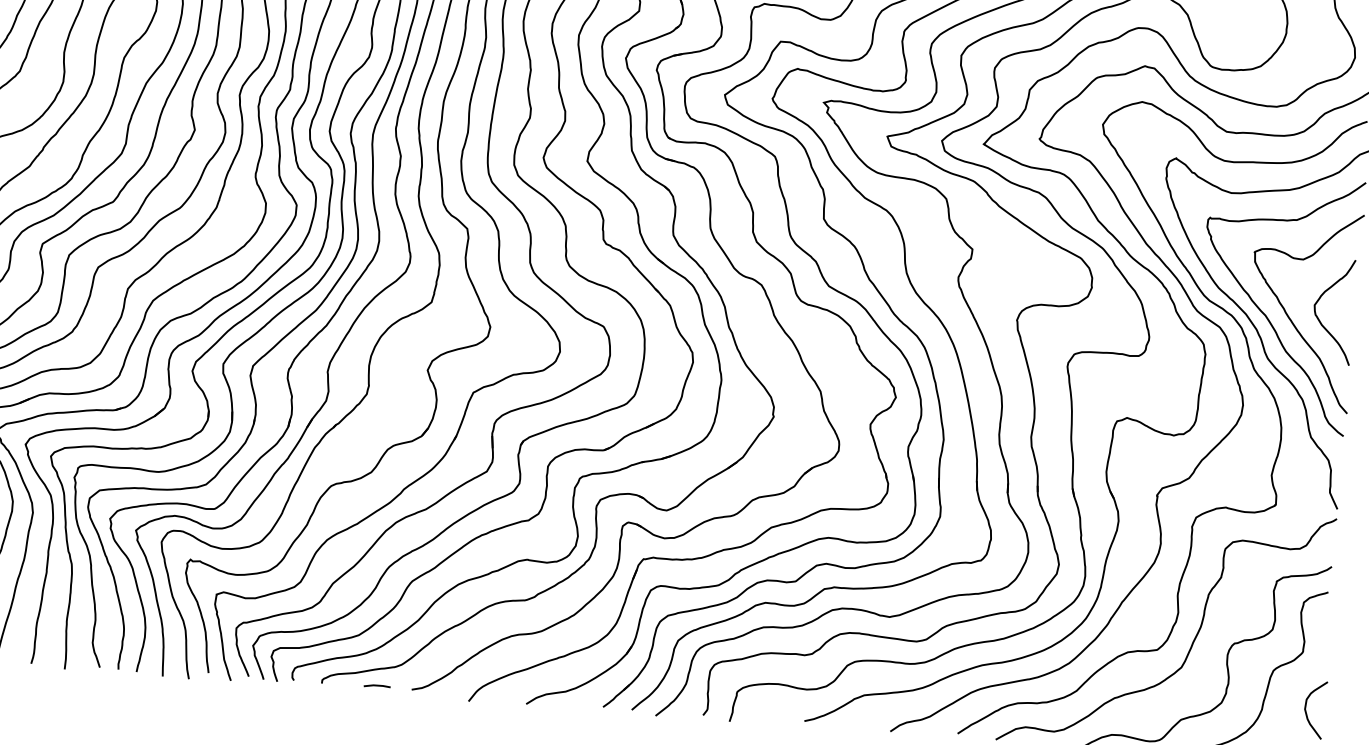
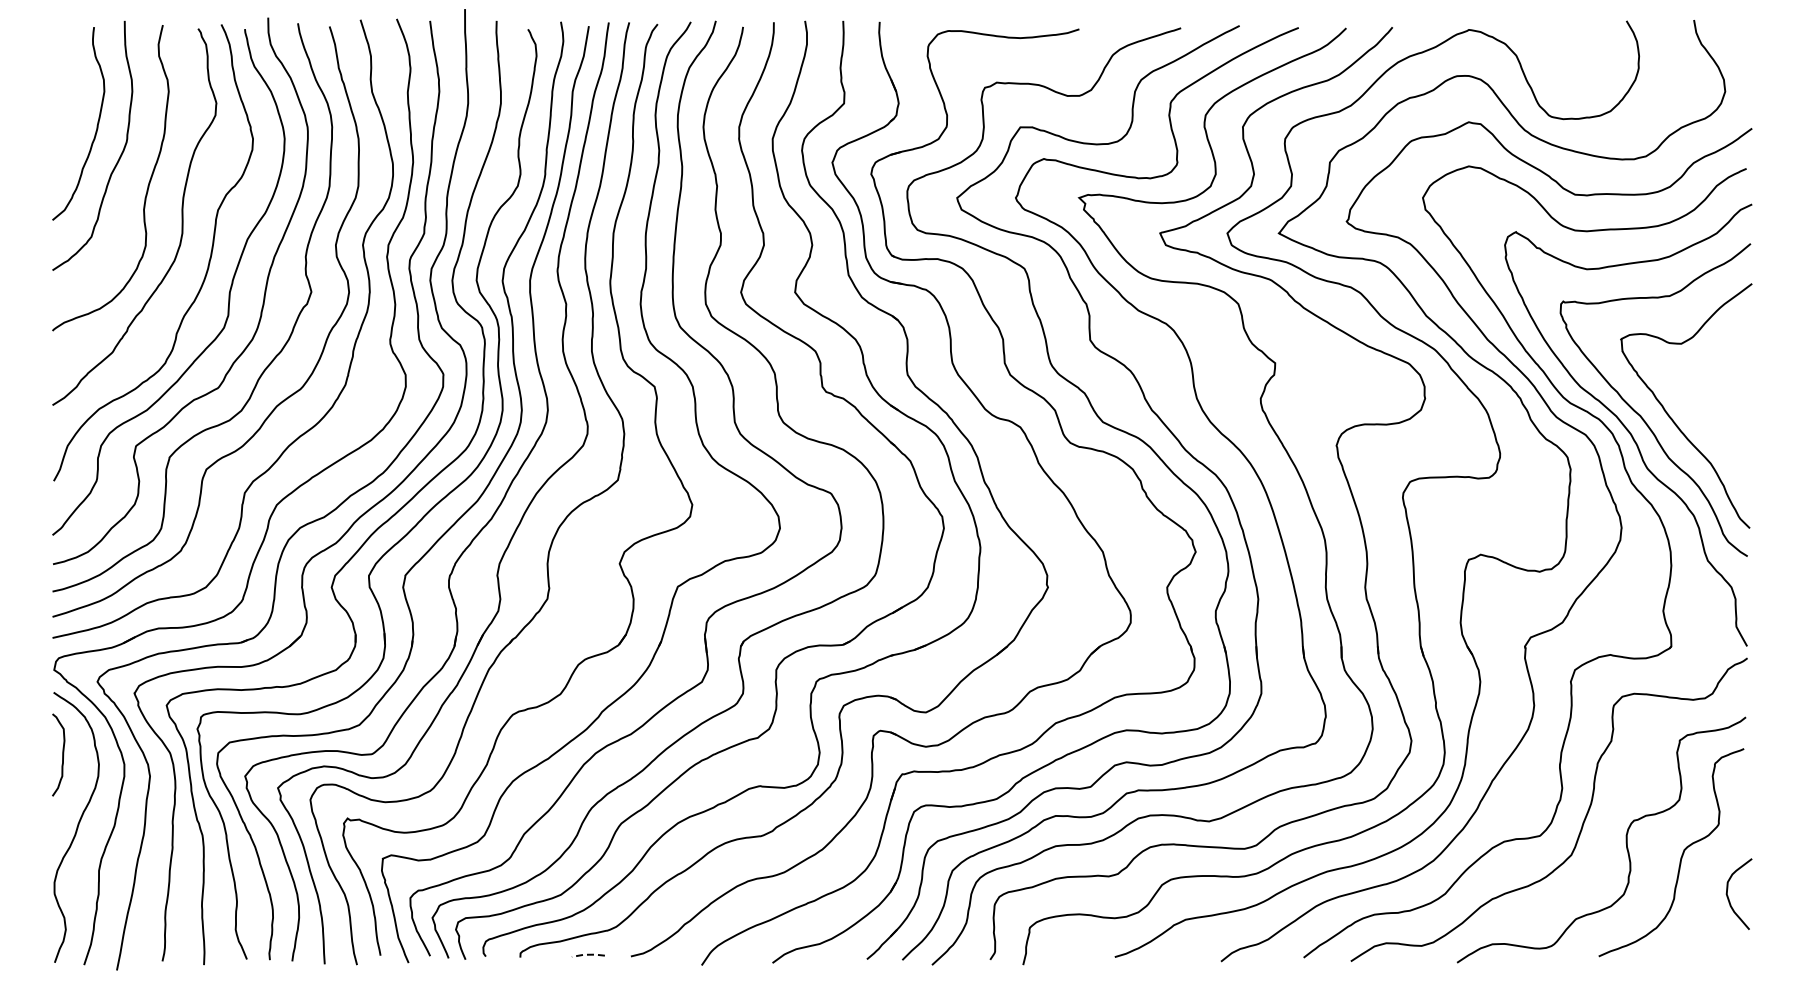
curve: (1320, 321) -> (1708, 417), removed
line: (377, 685) -> (588, 954), solid -> dashed

